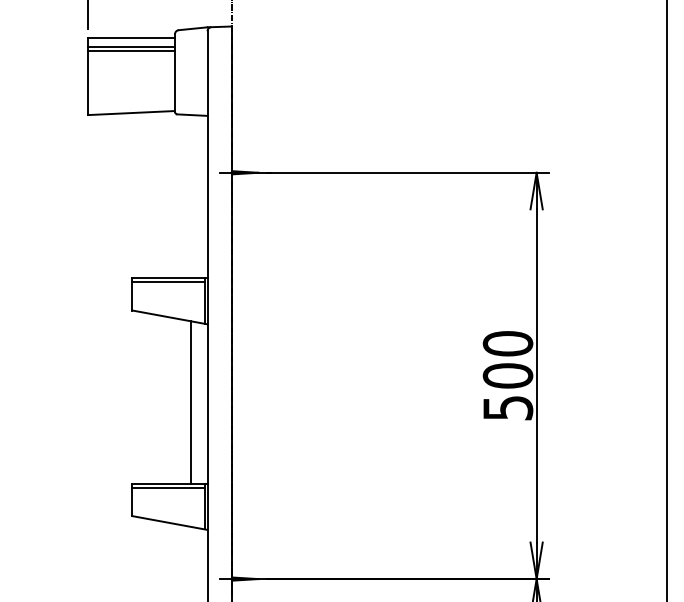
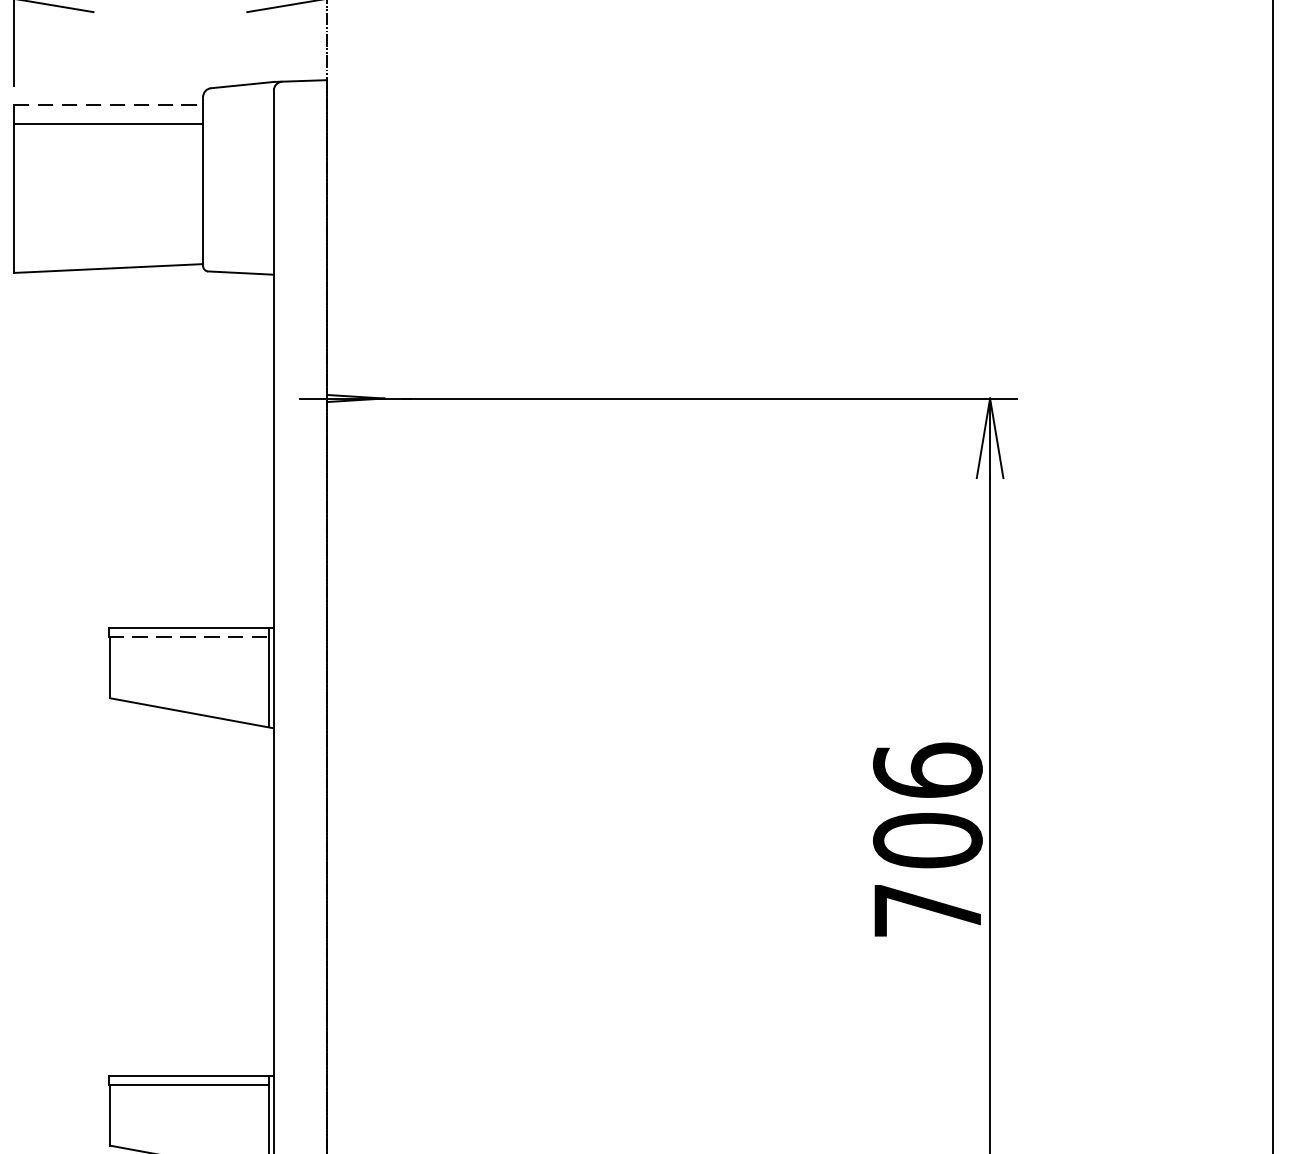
line: (132, 37) -> (110, 104), solid -> dashed
line: (131, 50) -> (108, 132), removed
line: (168, 282) -> (188, 637), solid -> dashed
text: (507, 375) -> (926, 839), 500 -> 706
line: (191, 402) -> (238, 898), removed

